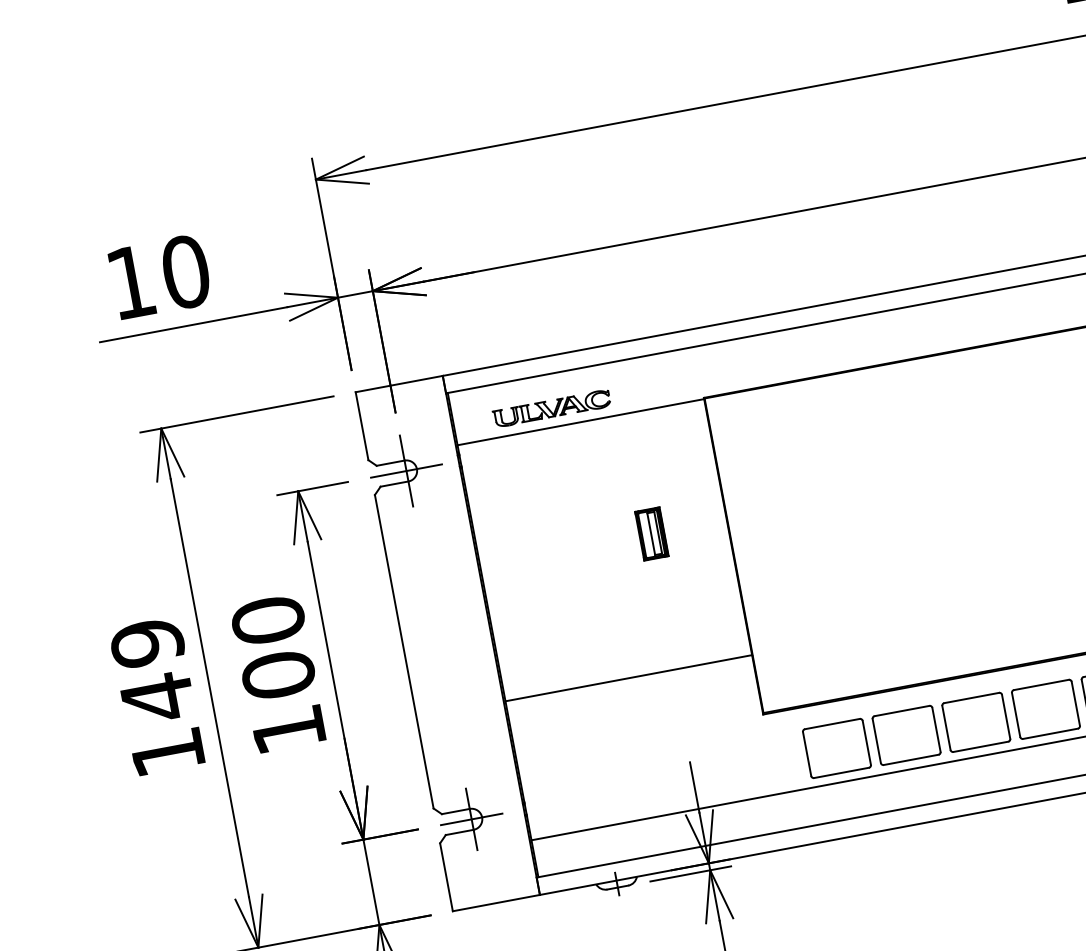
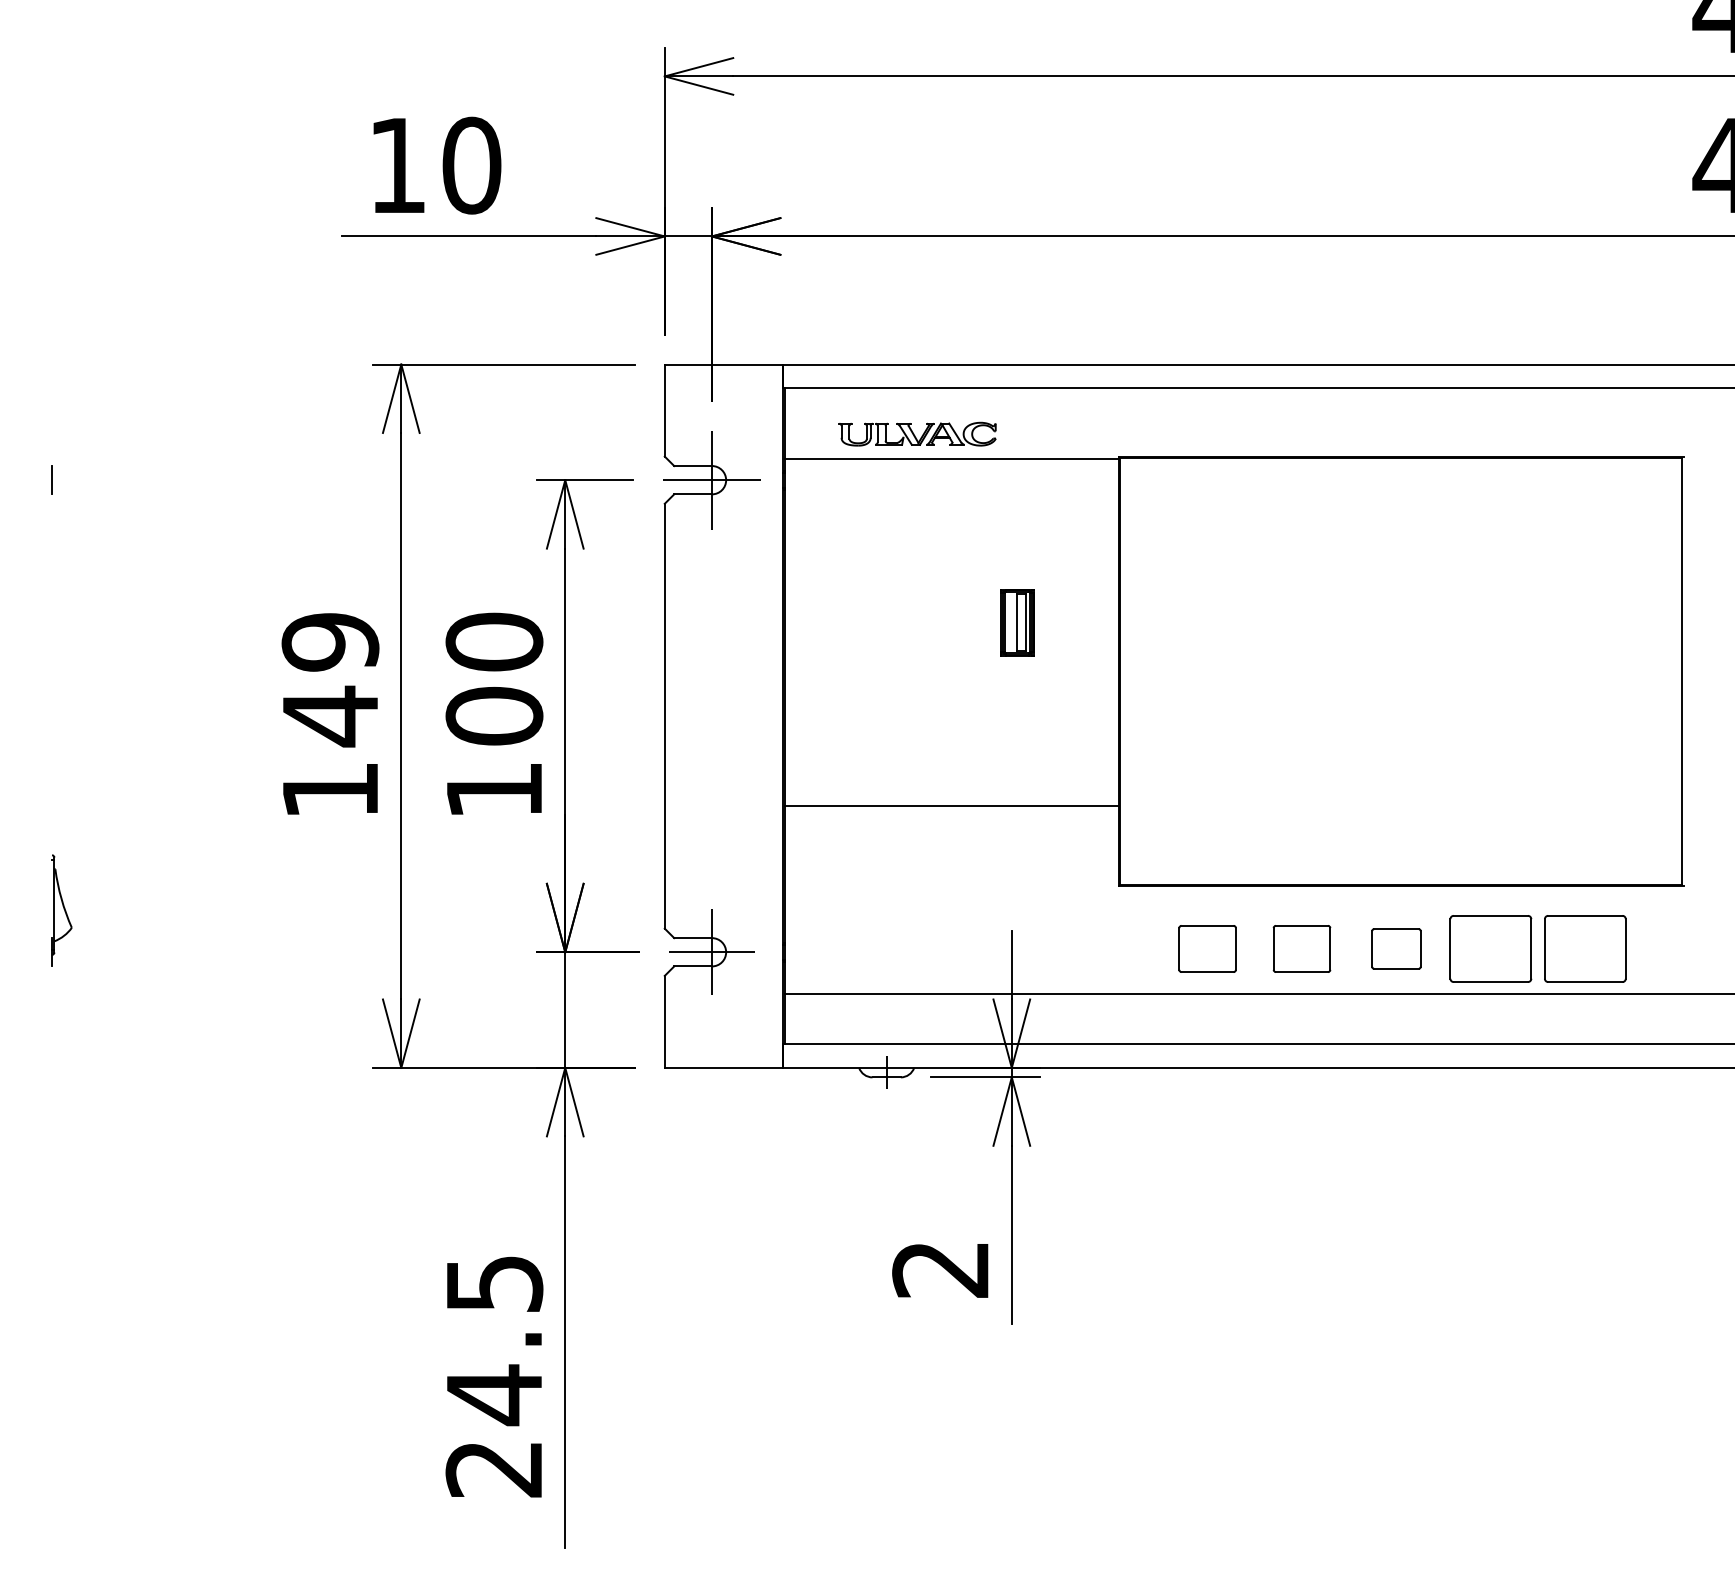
part: (976, 722) -> (1396, 948), size x0.6
part: (906, 735) -> (1301, 948), size x0.7
part: (836, 748) -> (1207, 948), size x0.7

